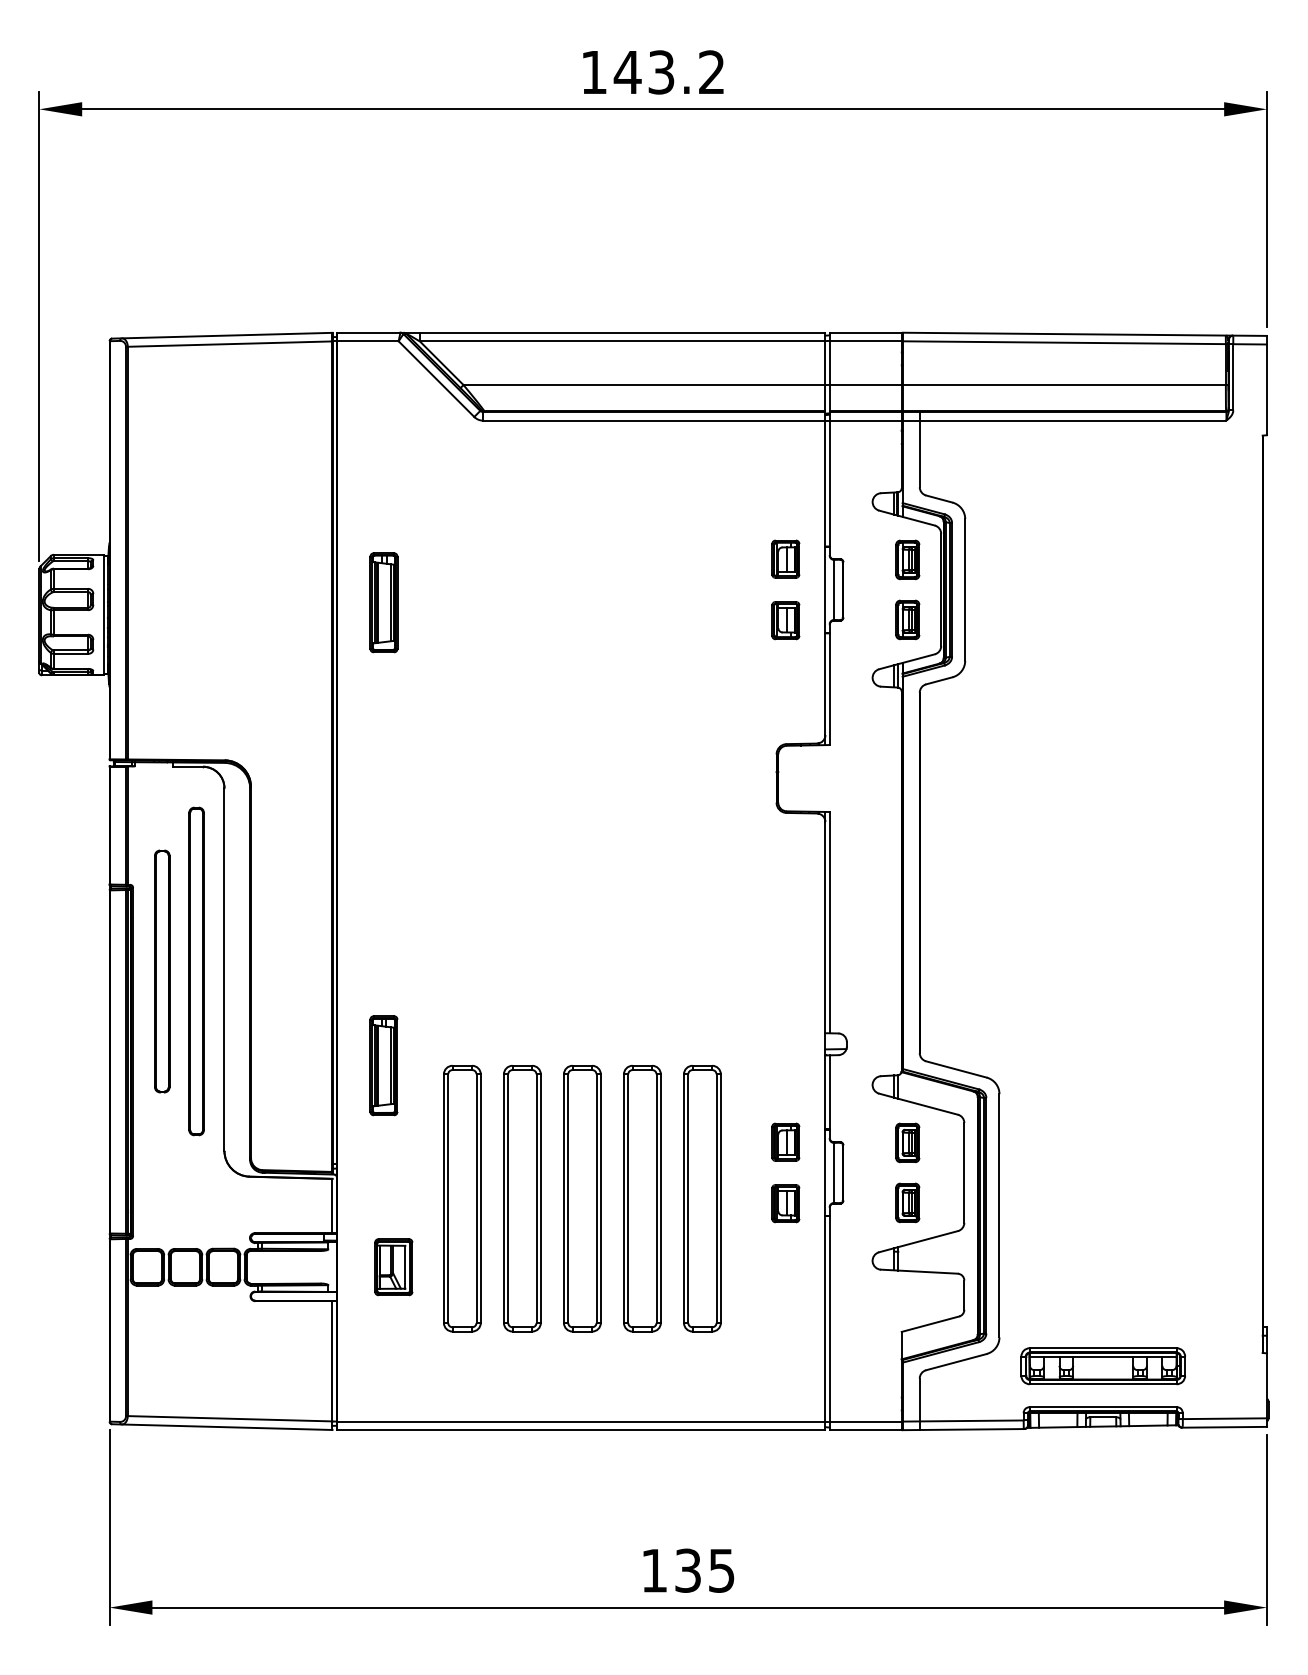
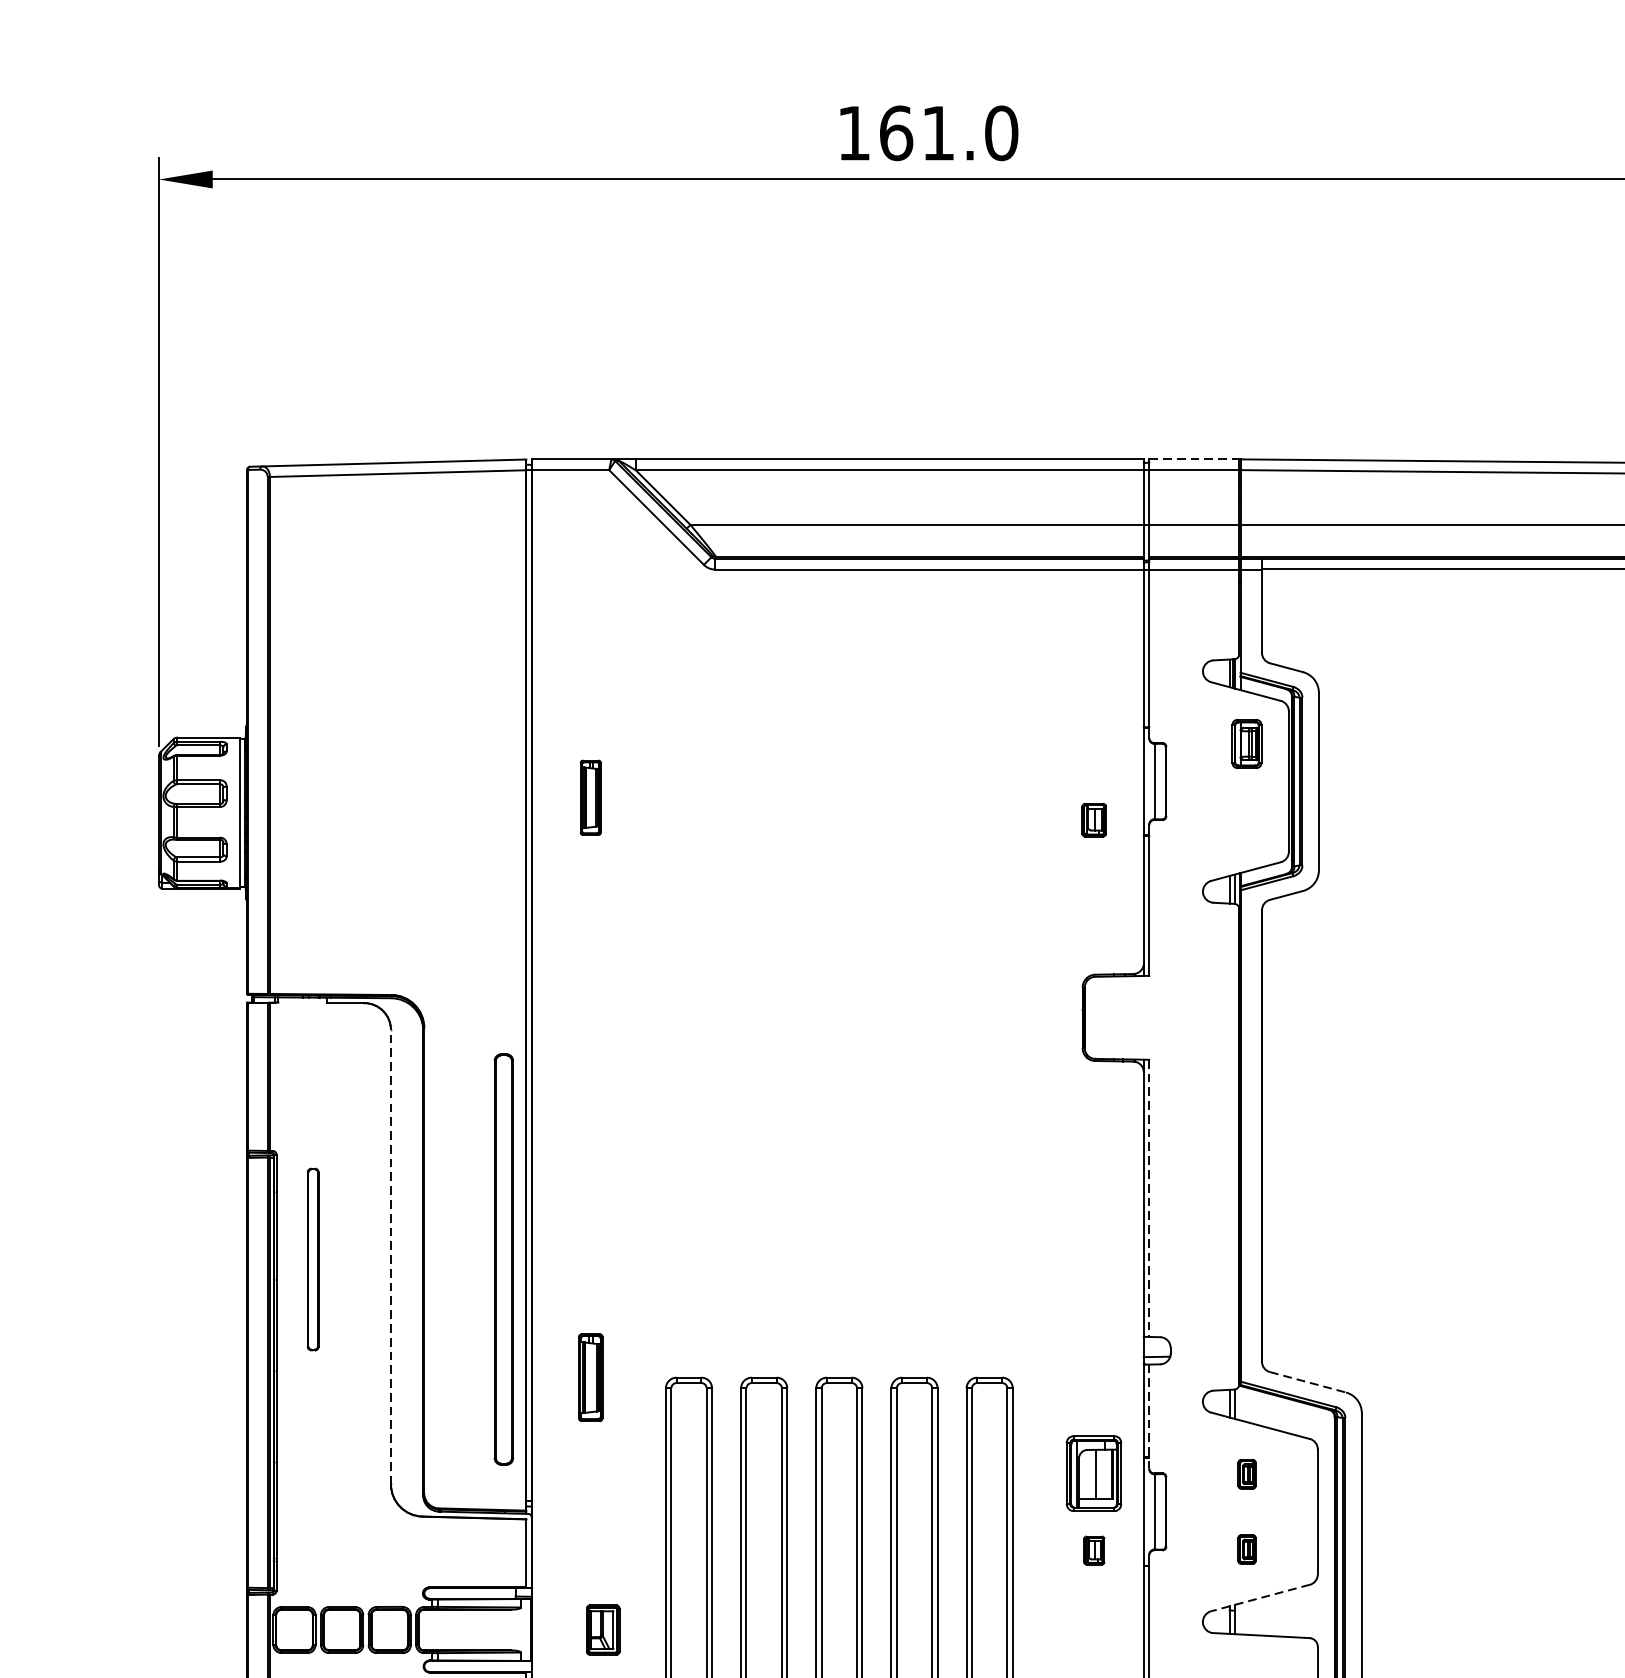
text: (669, 72) -> (948, 133), 143.2 -> 161.0
line: (866, 332) -> (1195, 459), solid -> dashed
part: (785, 558) -> (1093, 742), removed
part: (383, 602) -> (590, 797), size x0.6
part: (907, 619) -> (1246, 818), removed
part: (785, 620) -> (1093, 819), size x0.7
line: (829, 922) -> (1148, 1198), solid -> dashed
line: (224, 969) -> (391, 1257), solid -> dashed
part: (162, 971) -> (313, 1259), size x0.6
part: (196, 971) -> (503, 1259), moved
part: (383, 1065) -> (590, 1377), size x0.7
line: (956, 1069) -> (1308, 1382), solid -> dashed
line: (829, 1097) -> (1148, 1417), solid -> dashed
part: (785, 1141) -> (1093, 1472), size x1.6
part: (907, 1142) -> (1246, 1473), size x0.6
part: (907, 1202) -> (1246, 1548), size x0.6
part: (785, 1203) -> (1093, 1550), size x0.6
line: (918, 1241) -> (1260, 1597), solid -> dashed
part: (393, 1267) -> (602, 1630), size x0.7

